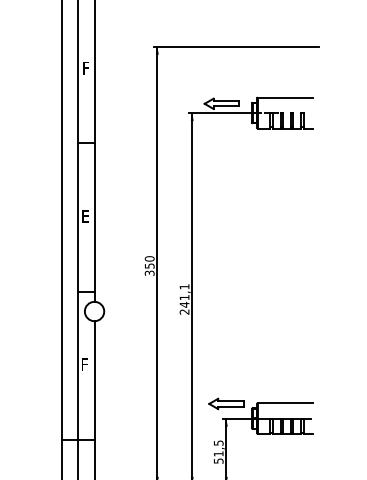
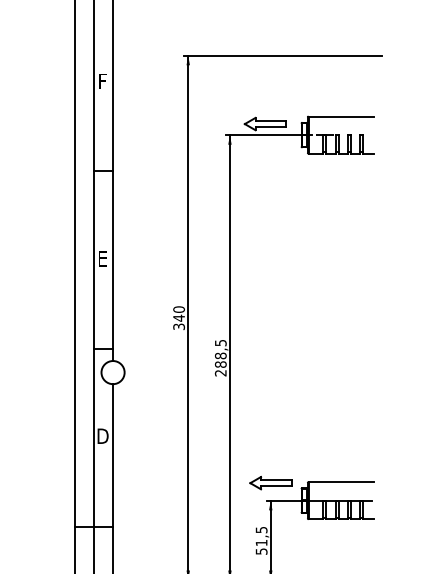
text: (149, 266) -> (178, 318), 350 -> 340
text: (184, 295) -> (220, 353), 241,1 -> 288,5
text: (85, 364) -> (102, 435), F -> D

